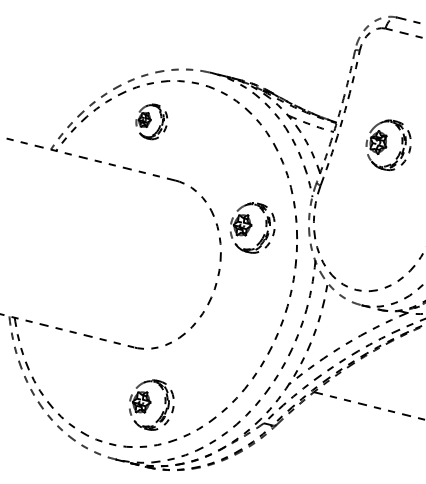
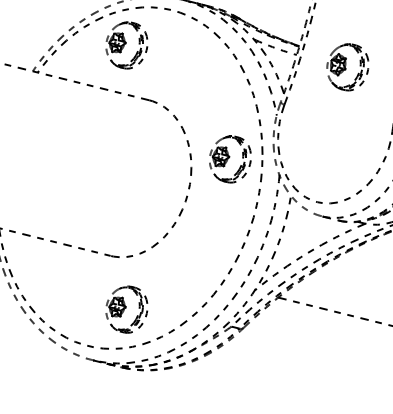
part: (151, 121) -> (126, 45), size x1.43
part: (252, 227) -> (230, 158), moved

